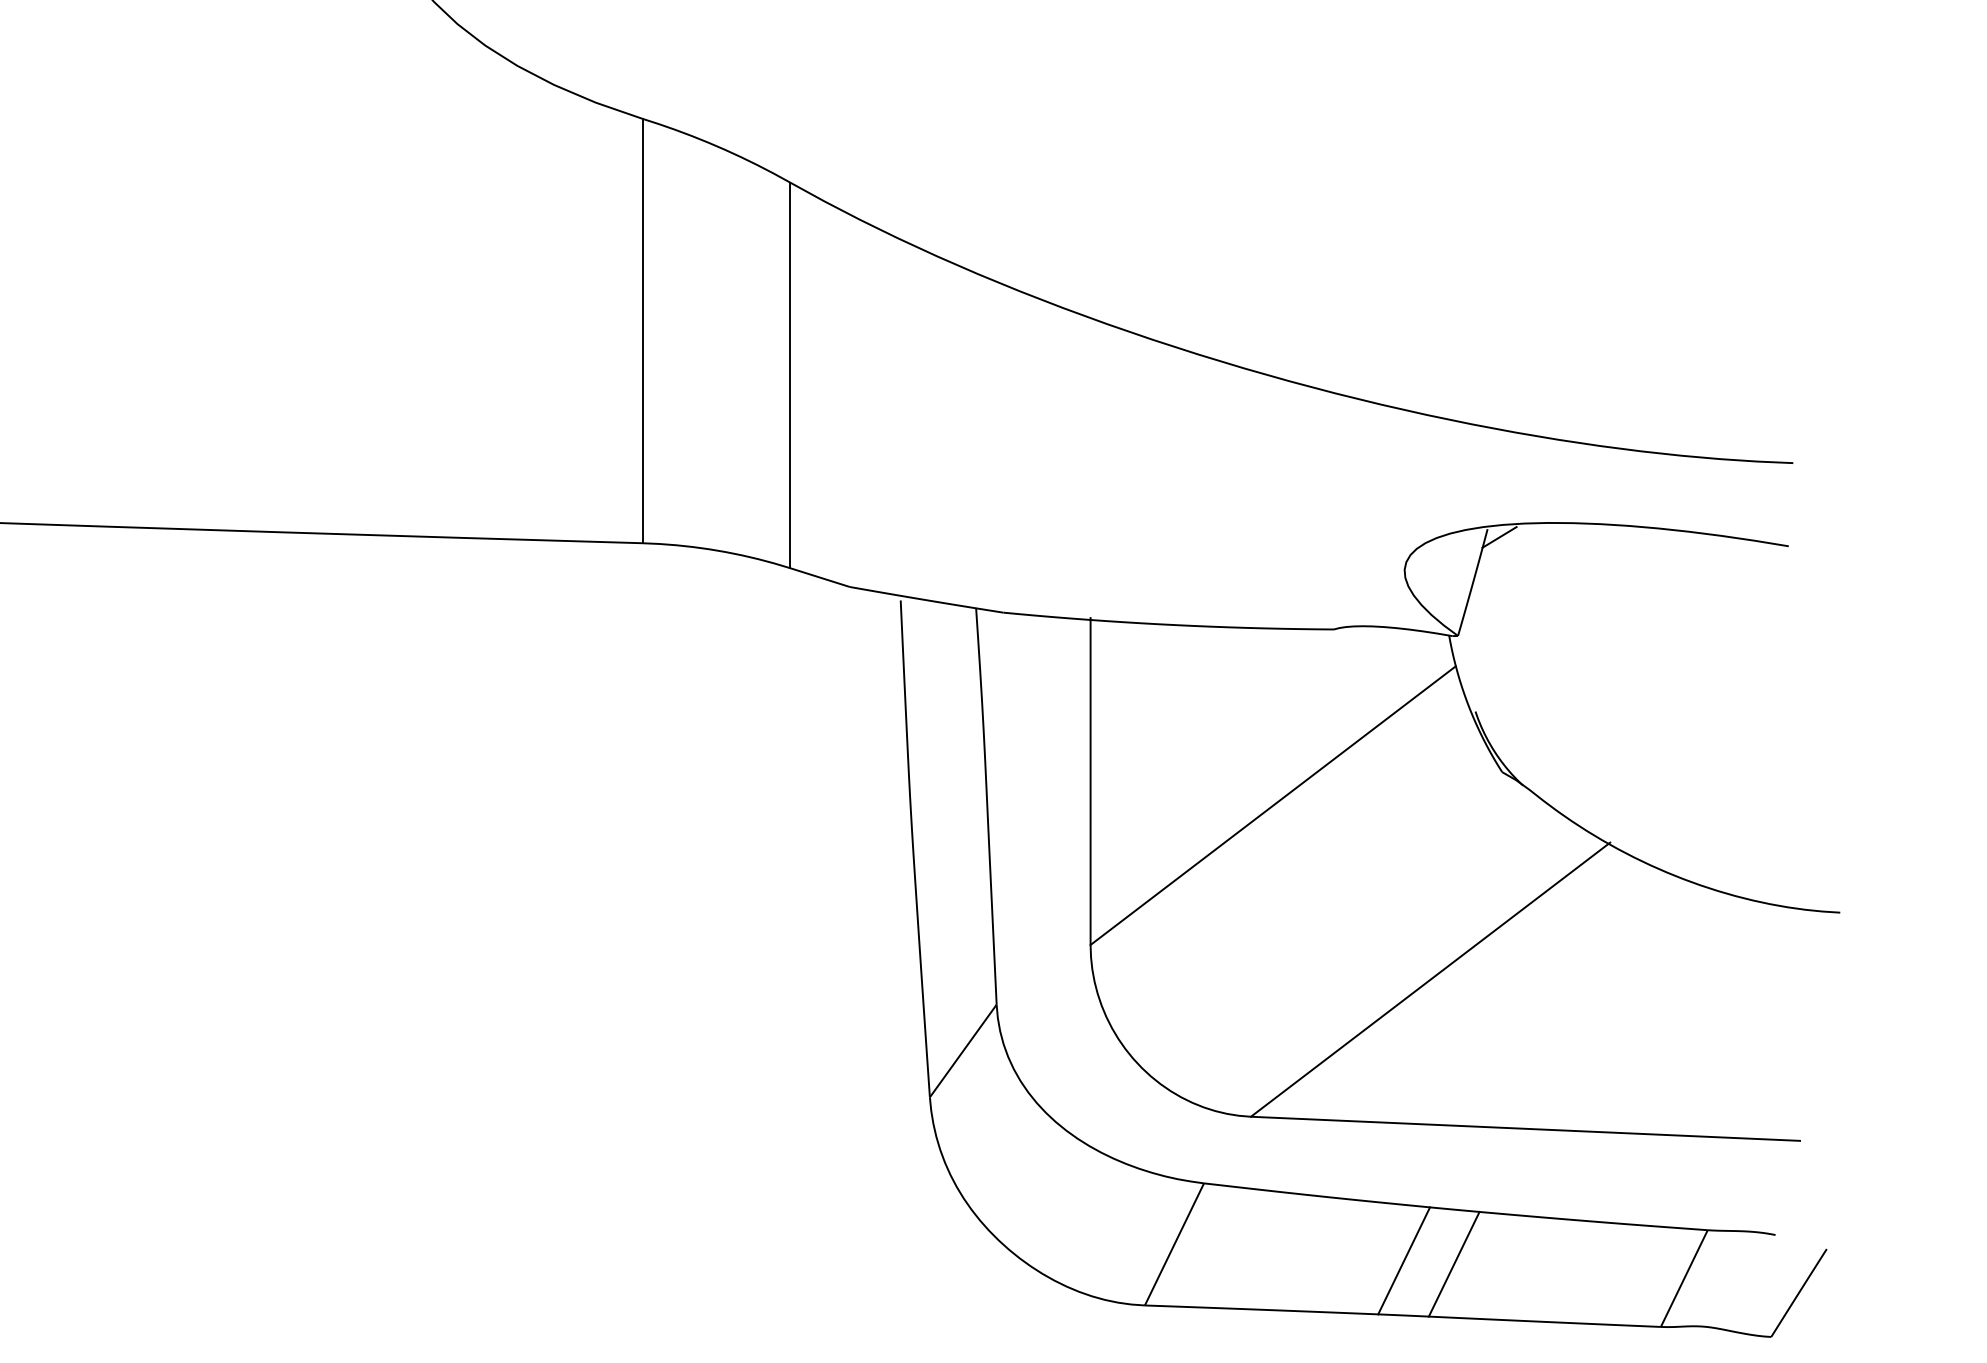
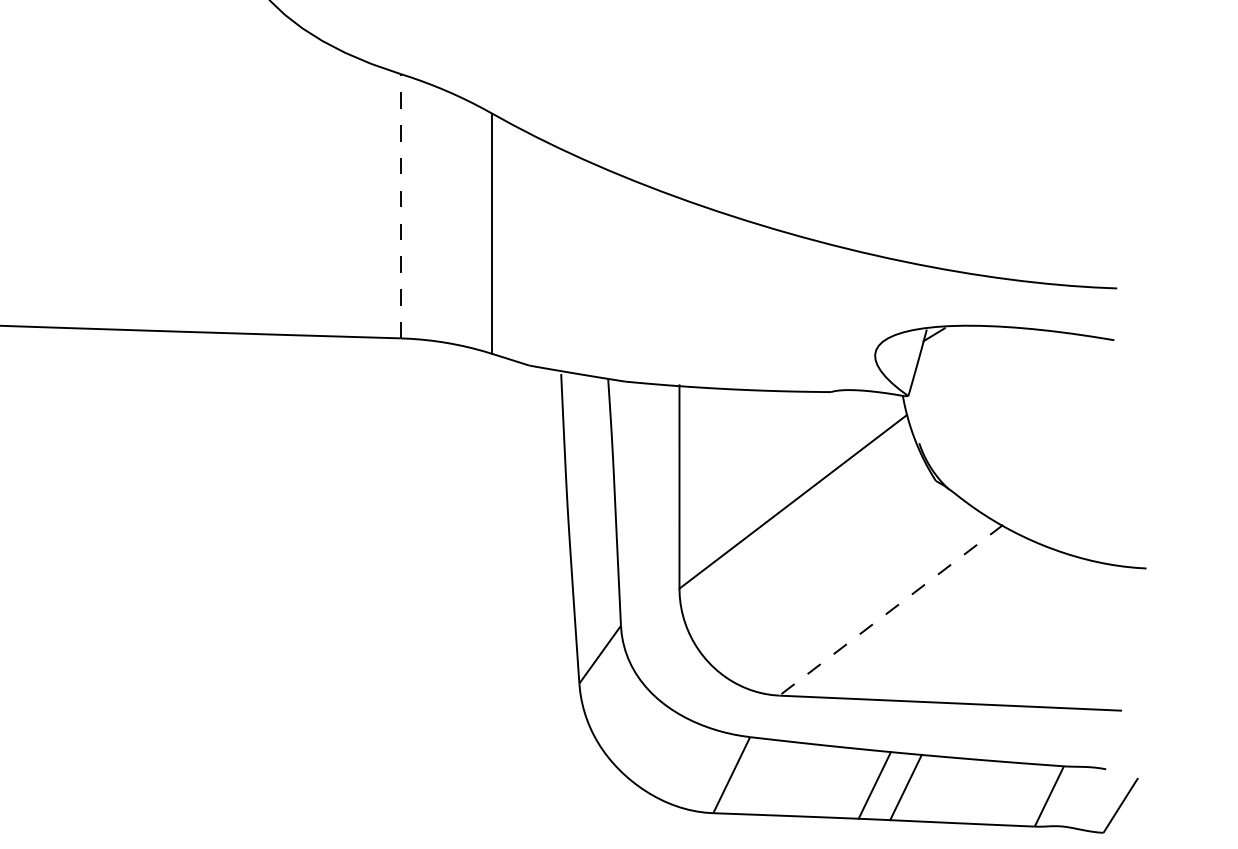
line: (642, 329) -> (400, 205), solid -> dashed
line: (1430, 980) -> (891, 610), solid -> dashed

